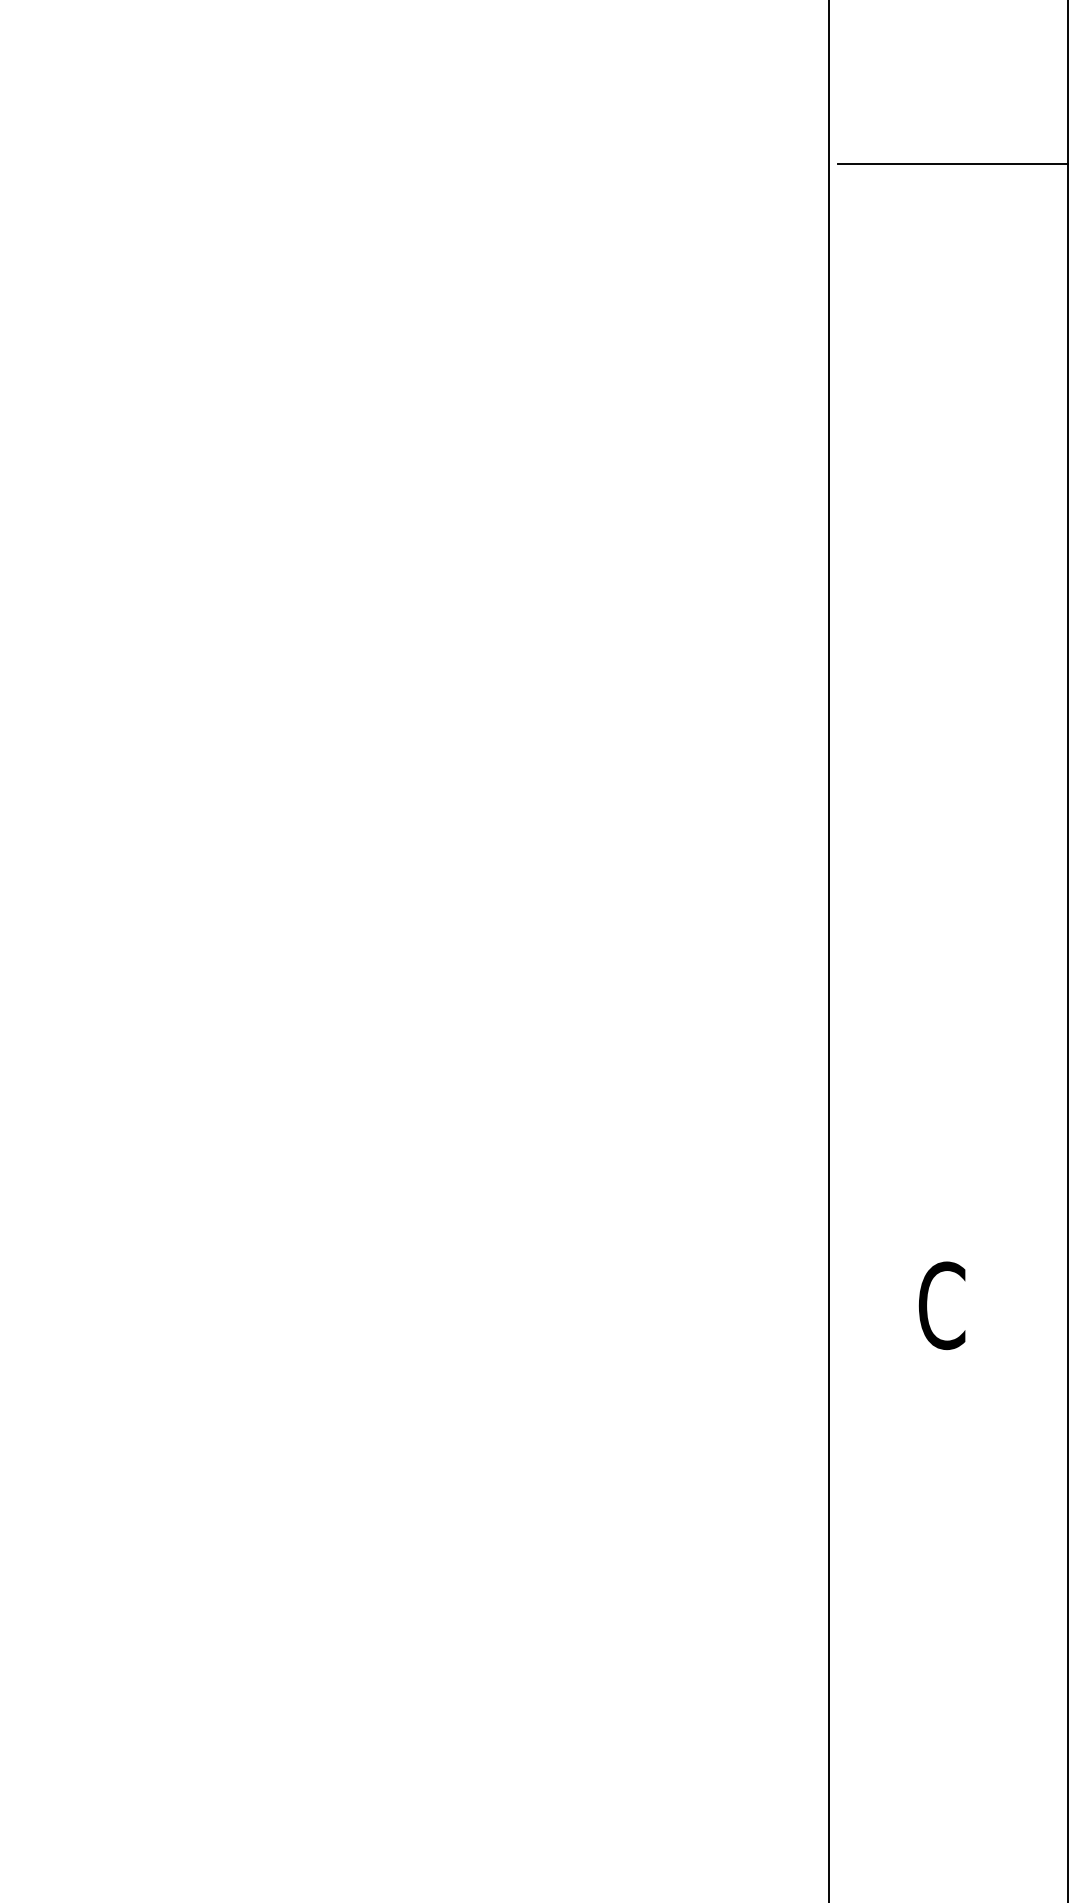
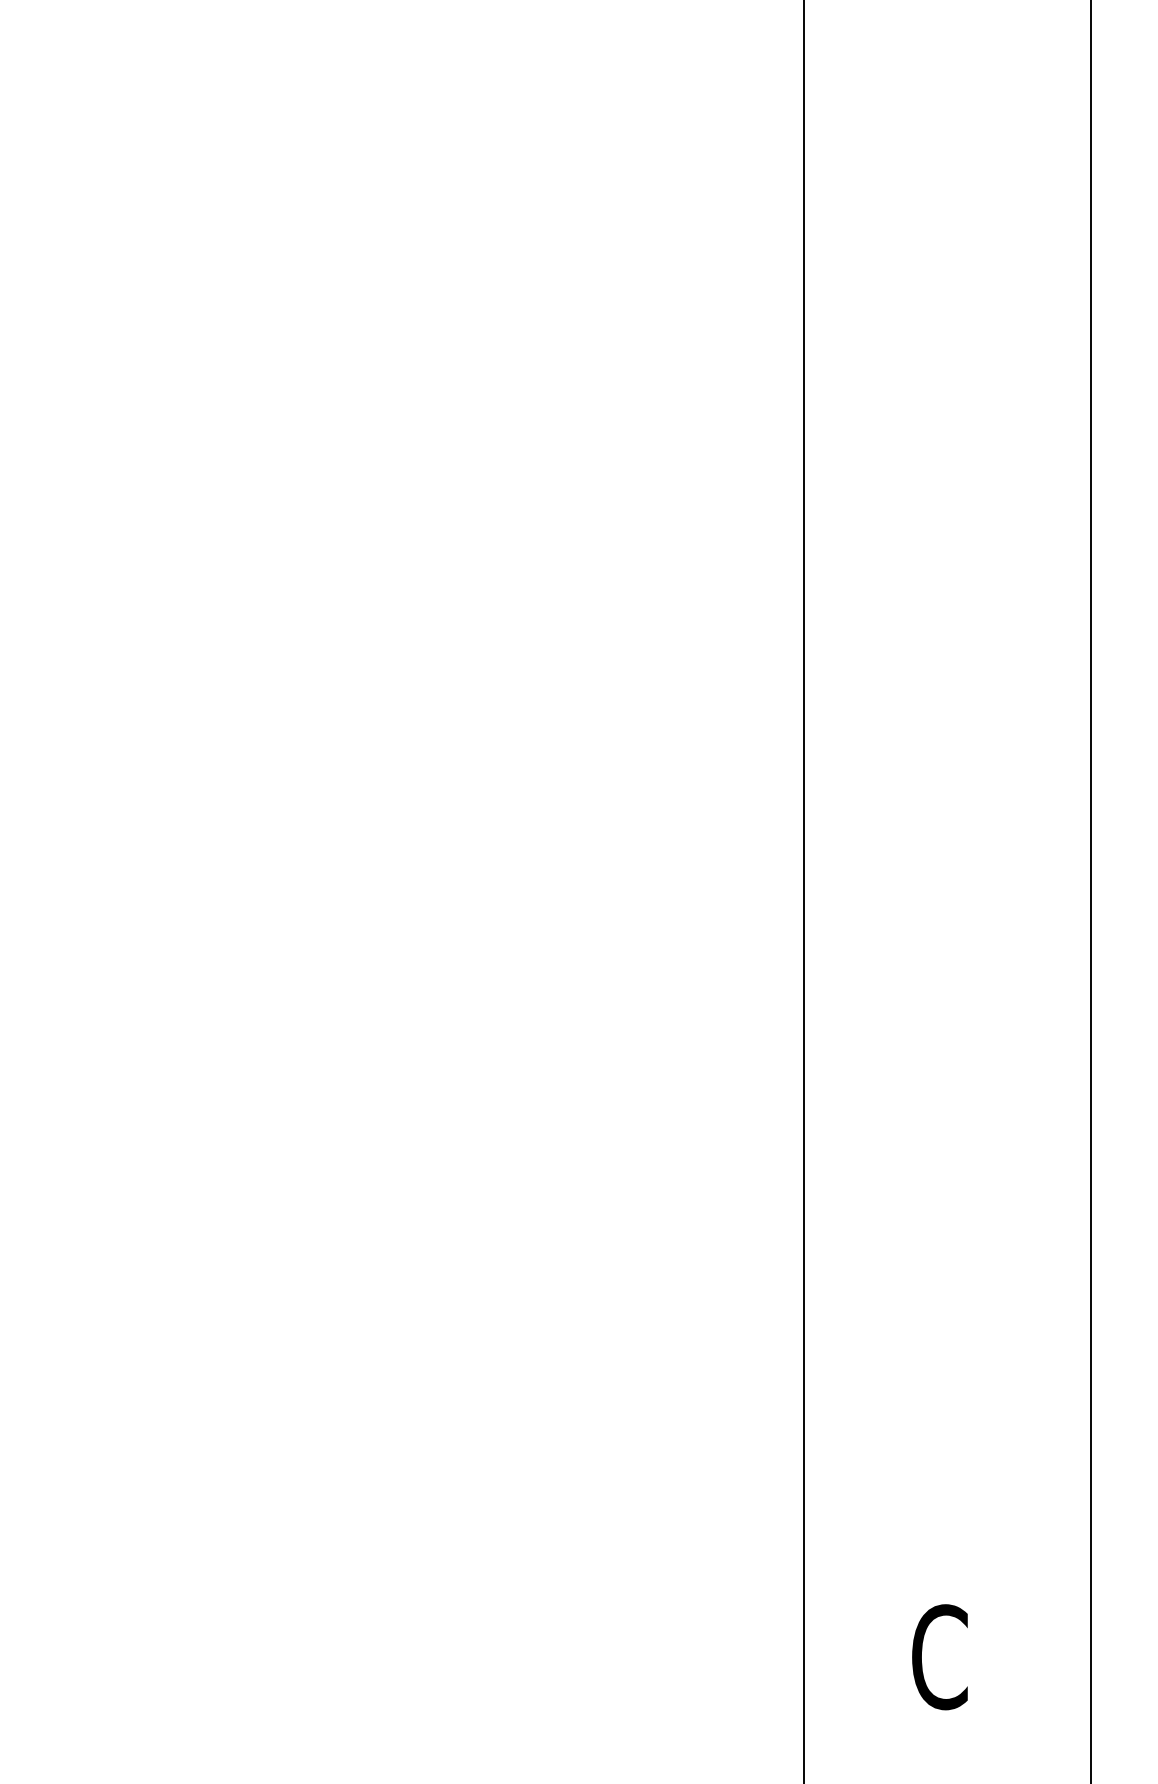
line: (952, 163) -> (952, 288), removed

